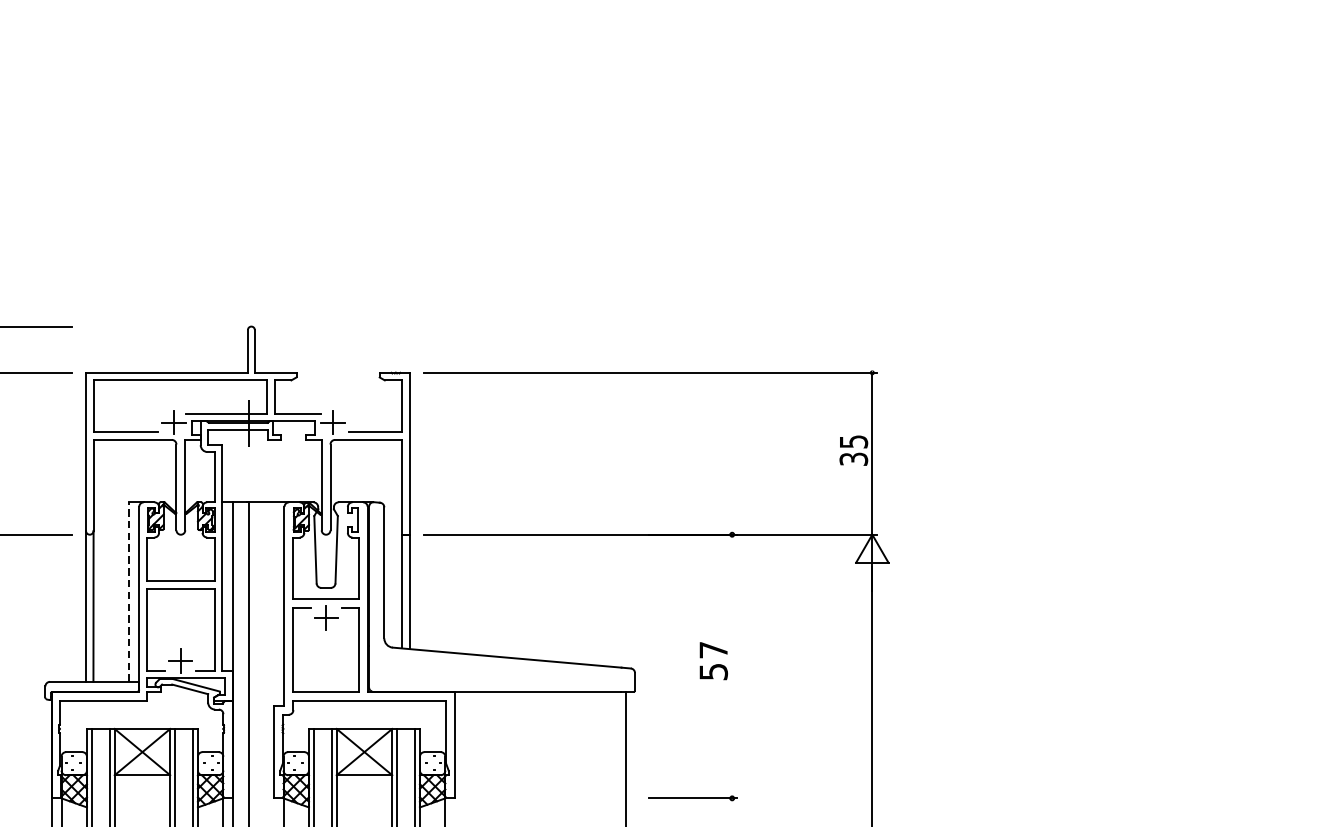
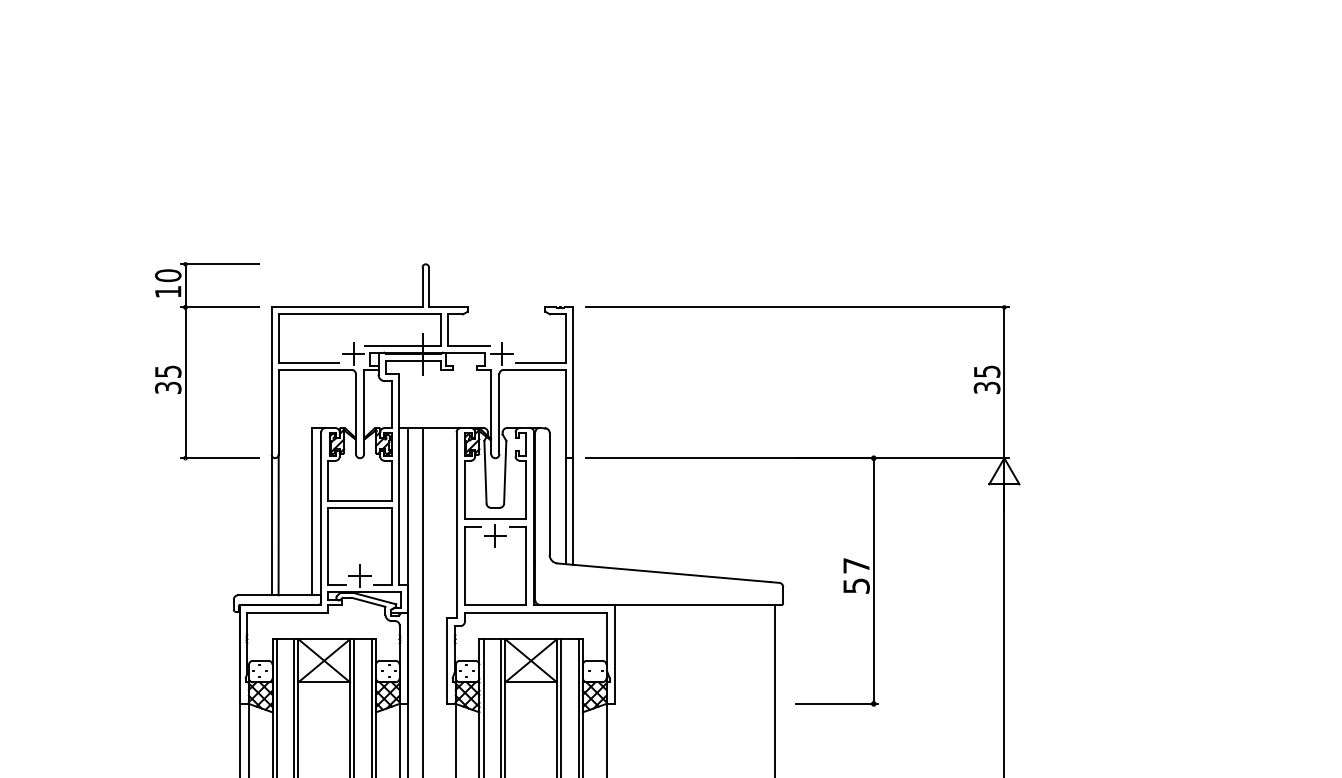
line: (128, 591) -> (311, 511), dashed -> solid
line: (731, 665) -> (873, 580), added

